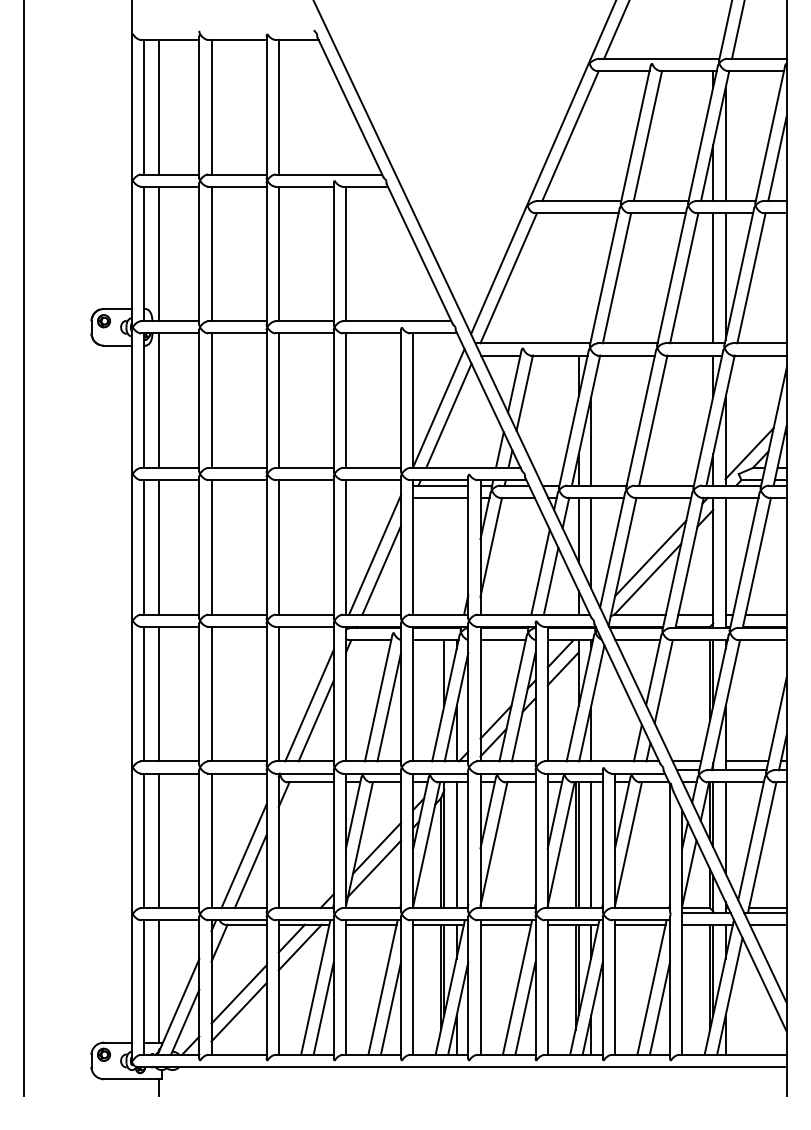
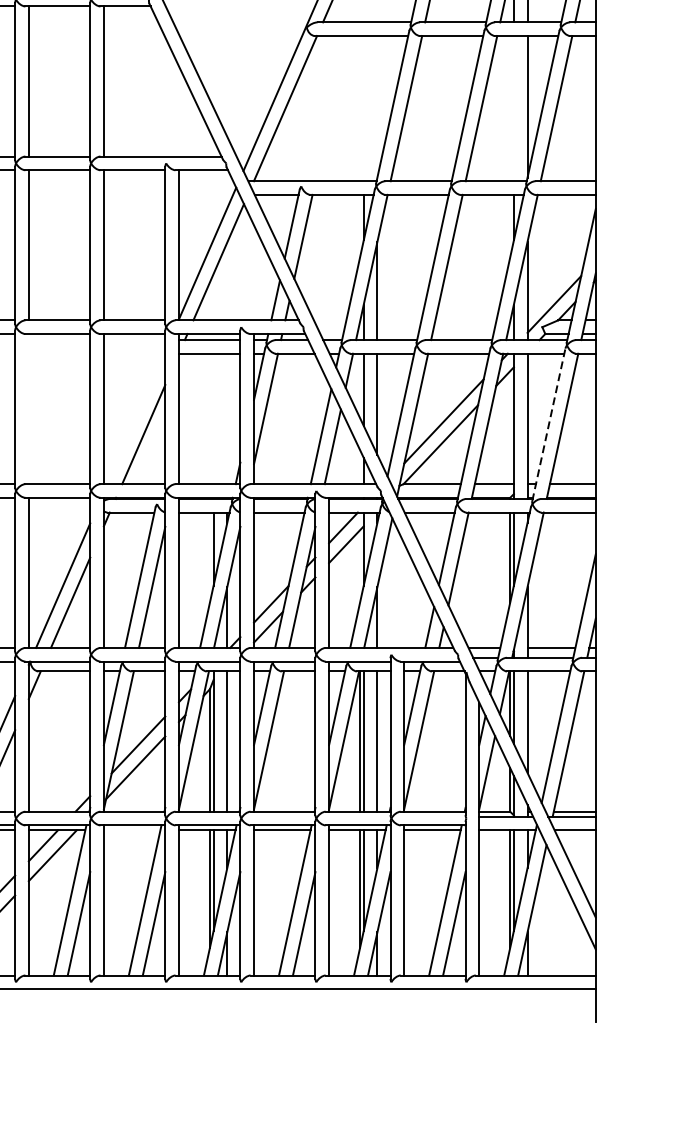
line: (713, 278) -> (514, 108), removed
line: (278, 547) -> (28, 409), removed
line: (375, 554) -> (136, 416), removed
line: (744, 561) -> (548, 424), solid -> dashed
line: (371, 924) -> (132, 830), removed

